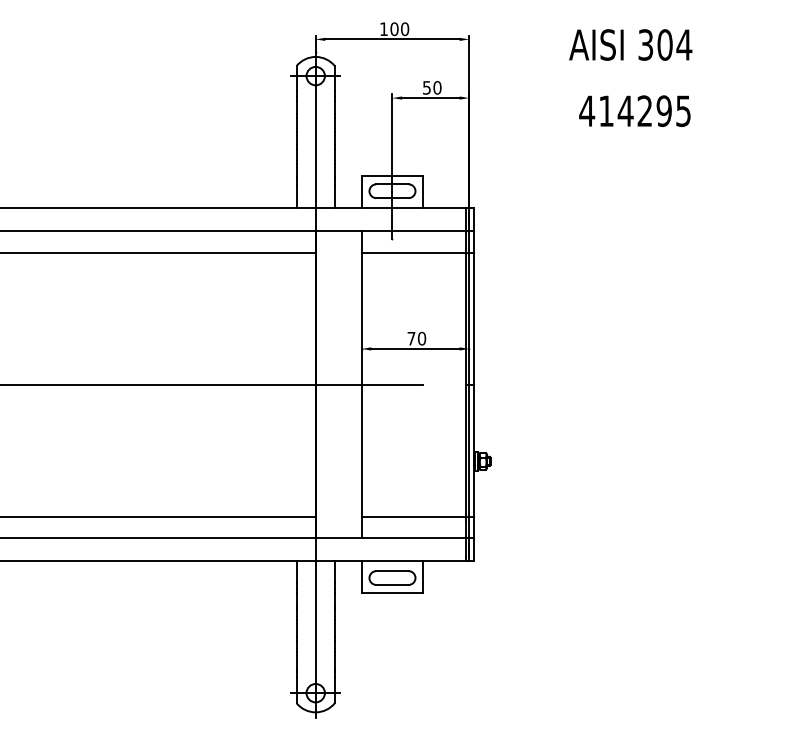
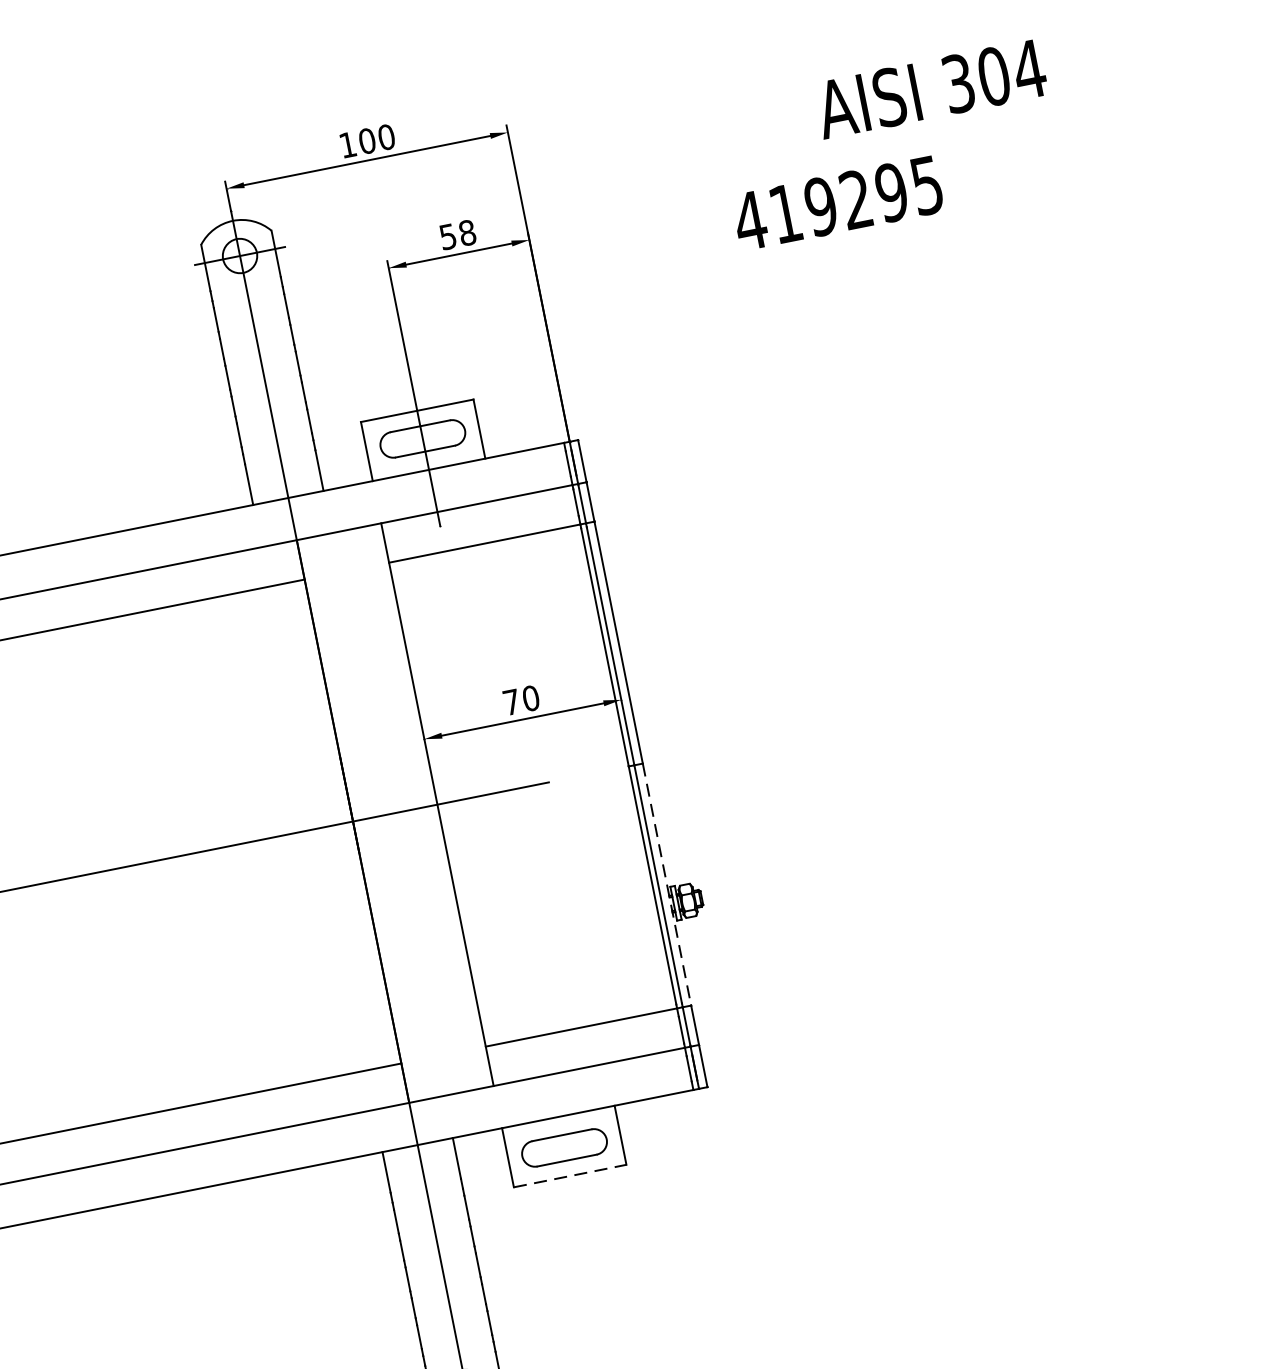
text: (630, 44) -> (930, 88), moved
text: (437, 87) -> (467, 232), 50 -> 58
text: (625, 111) -> (820, 207), 414295 -> 419295
line: (473, 450) -> (666, 884), solid -> dashed
line: (392, 593) -> (570, 1176), solid -> dashed

